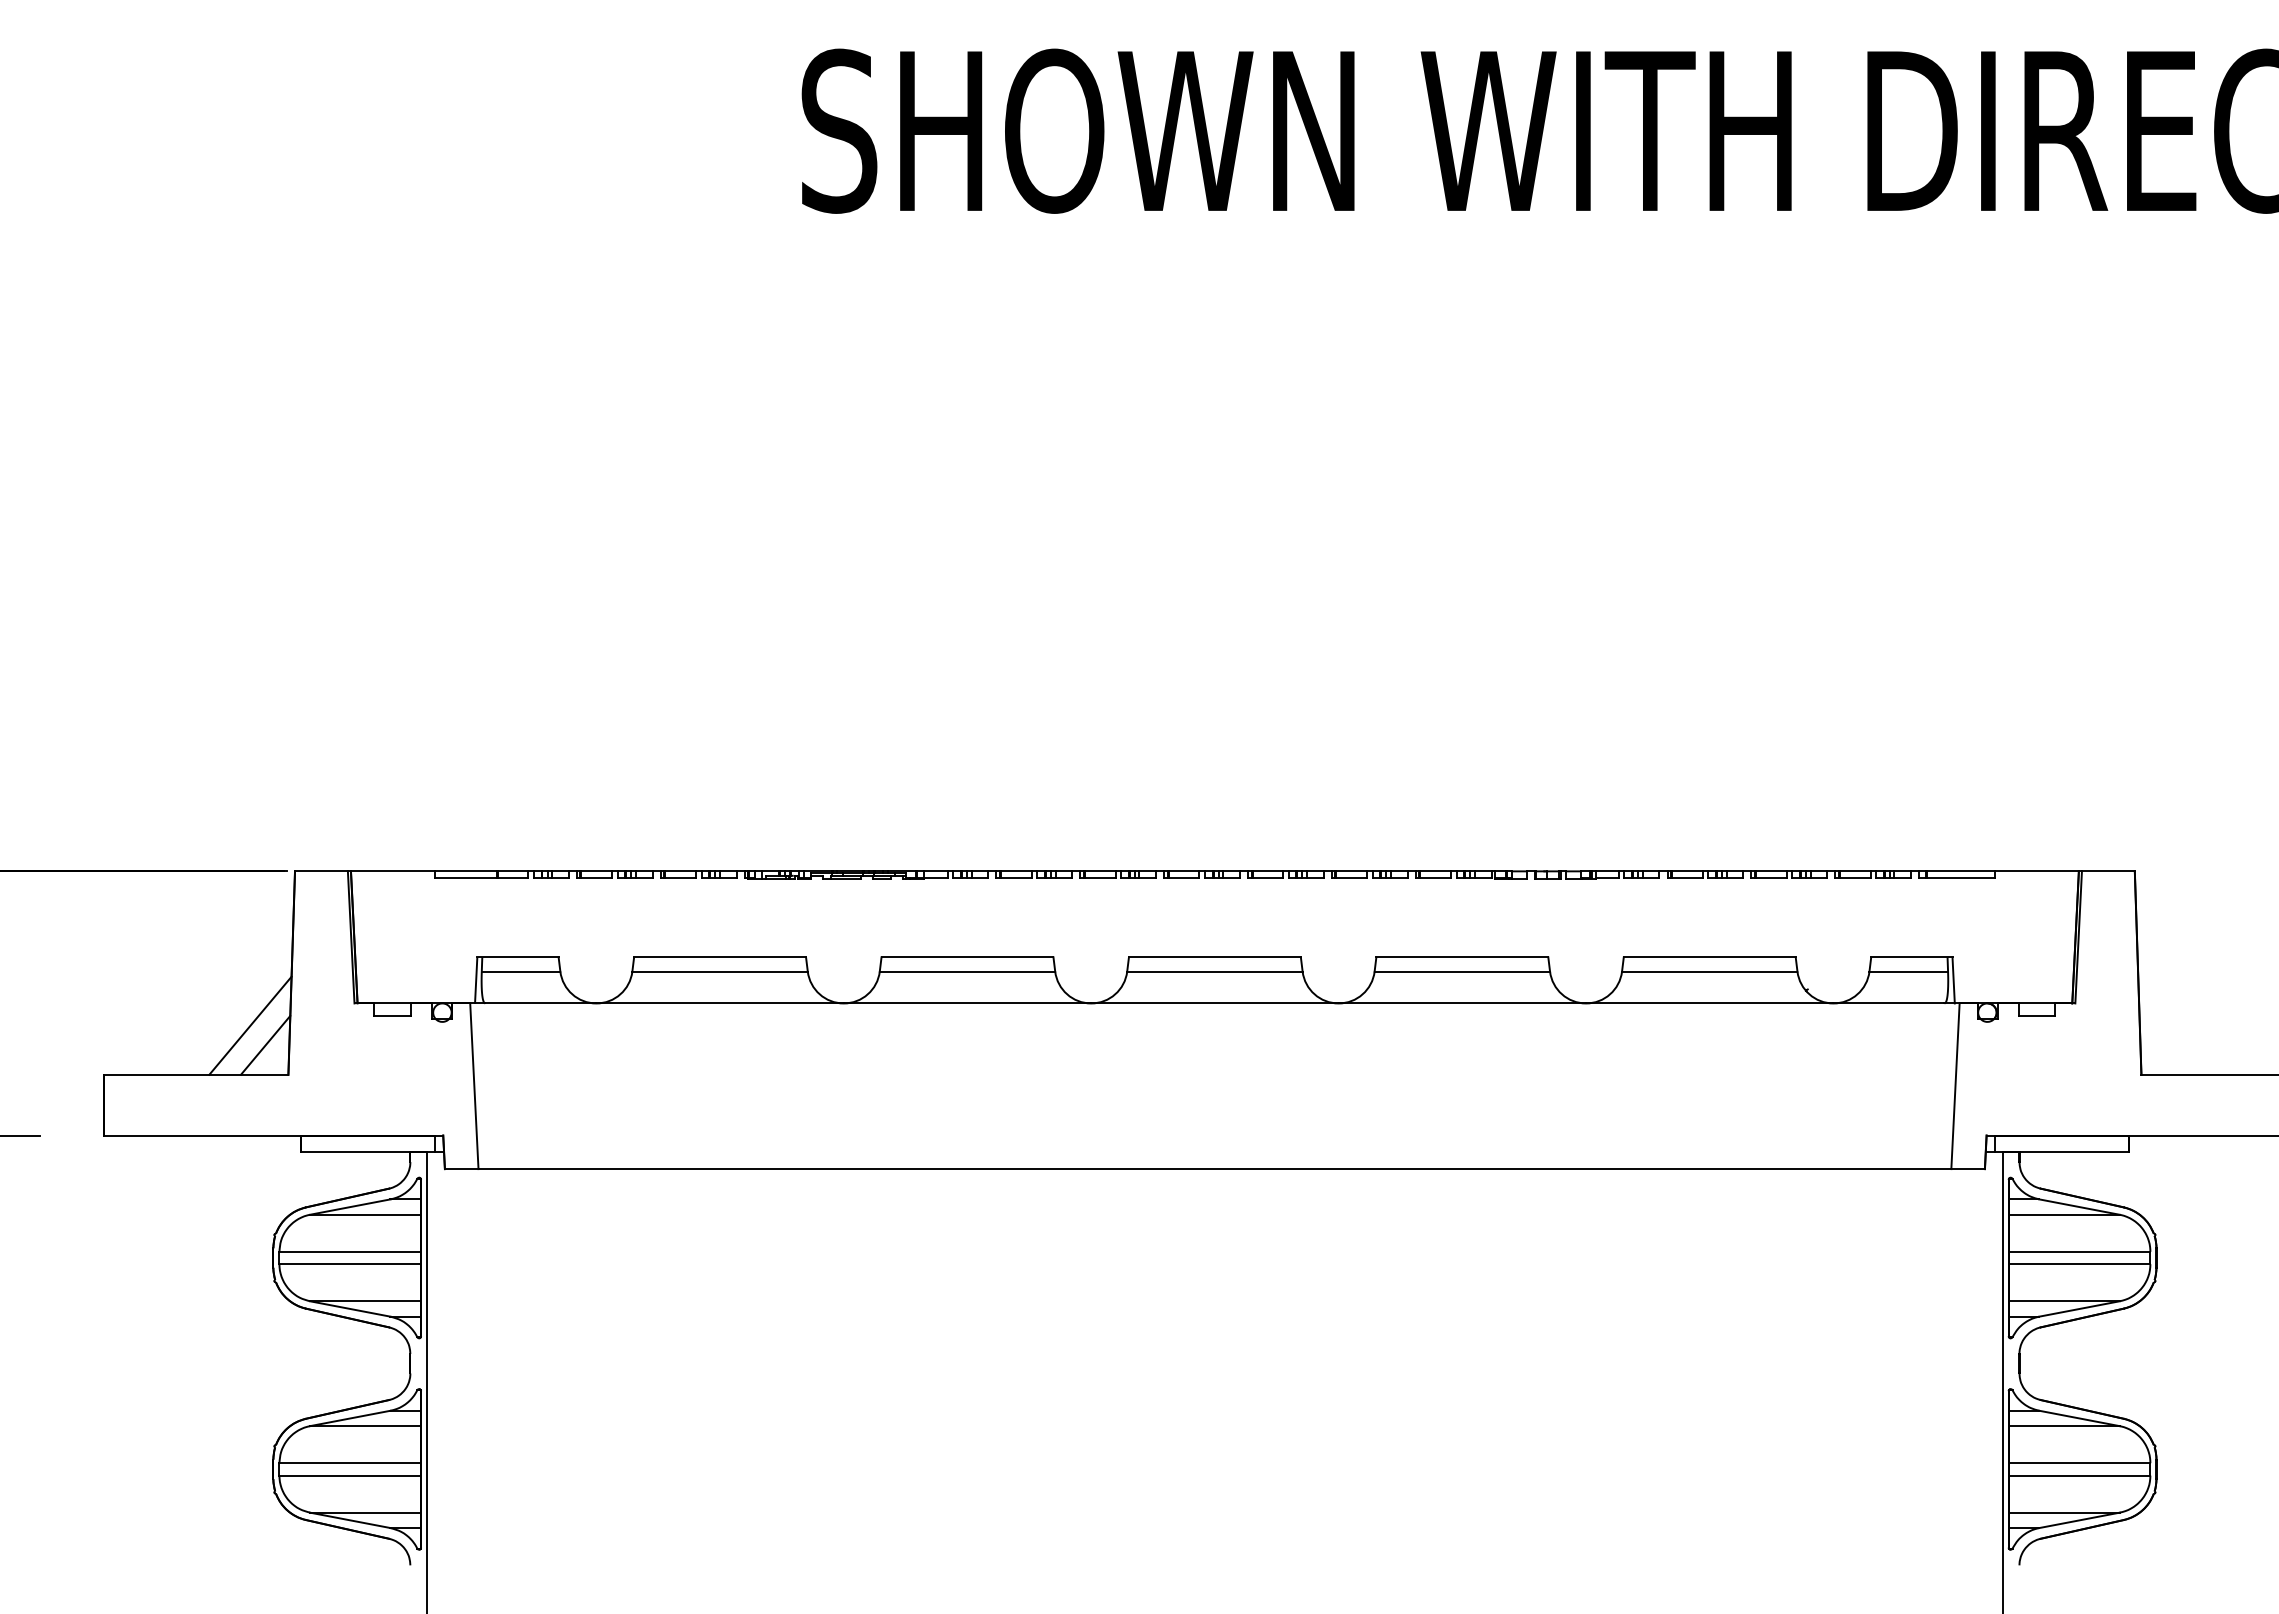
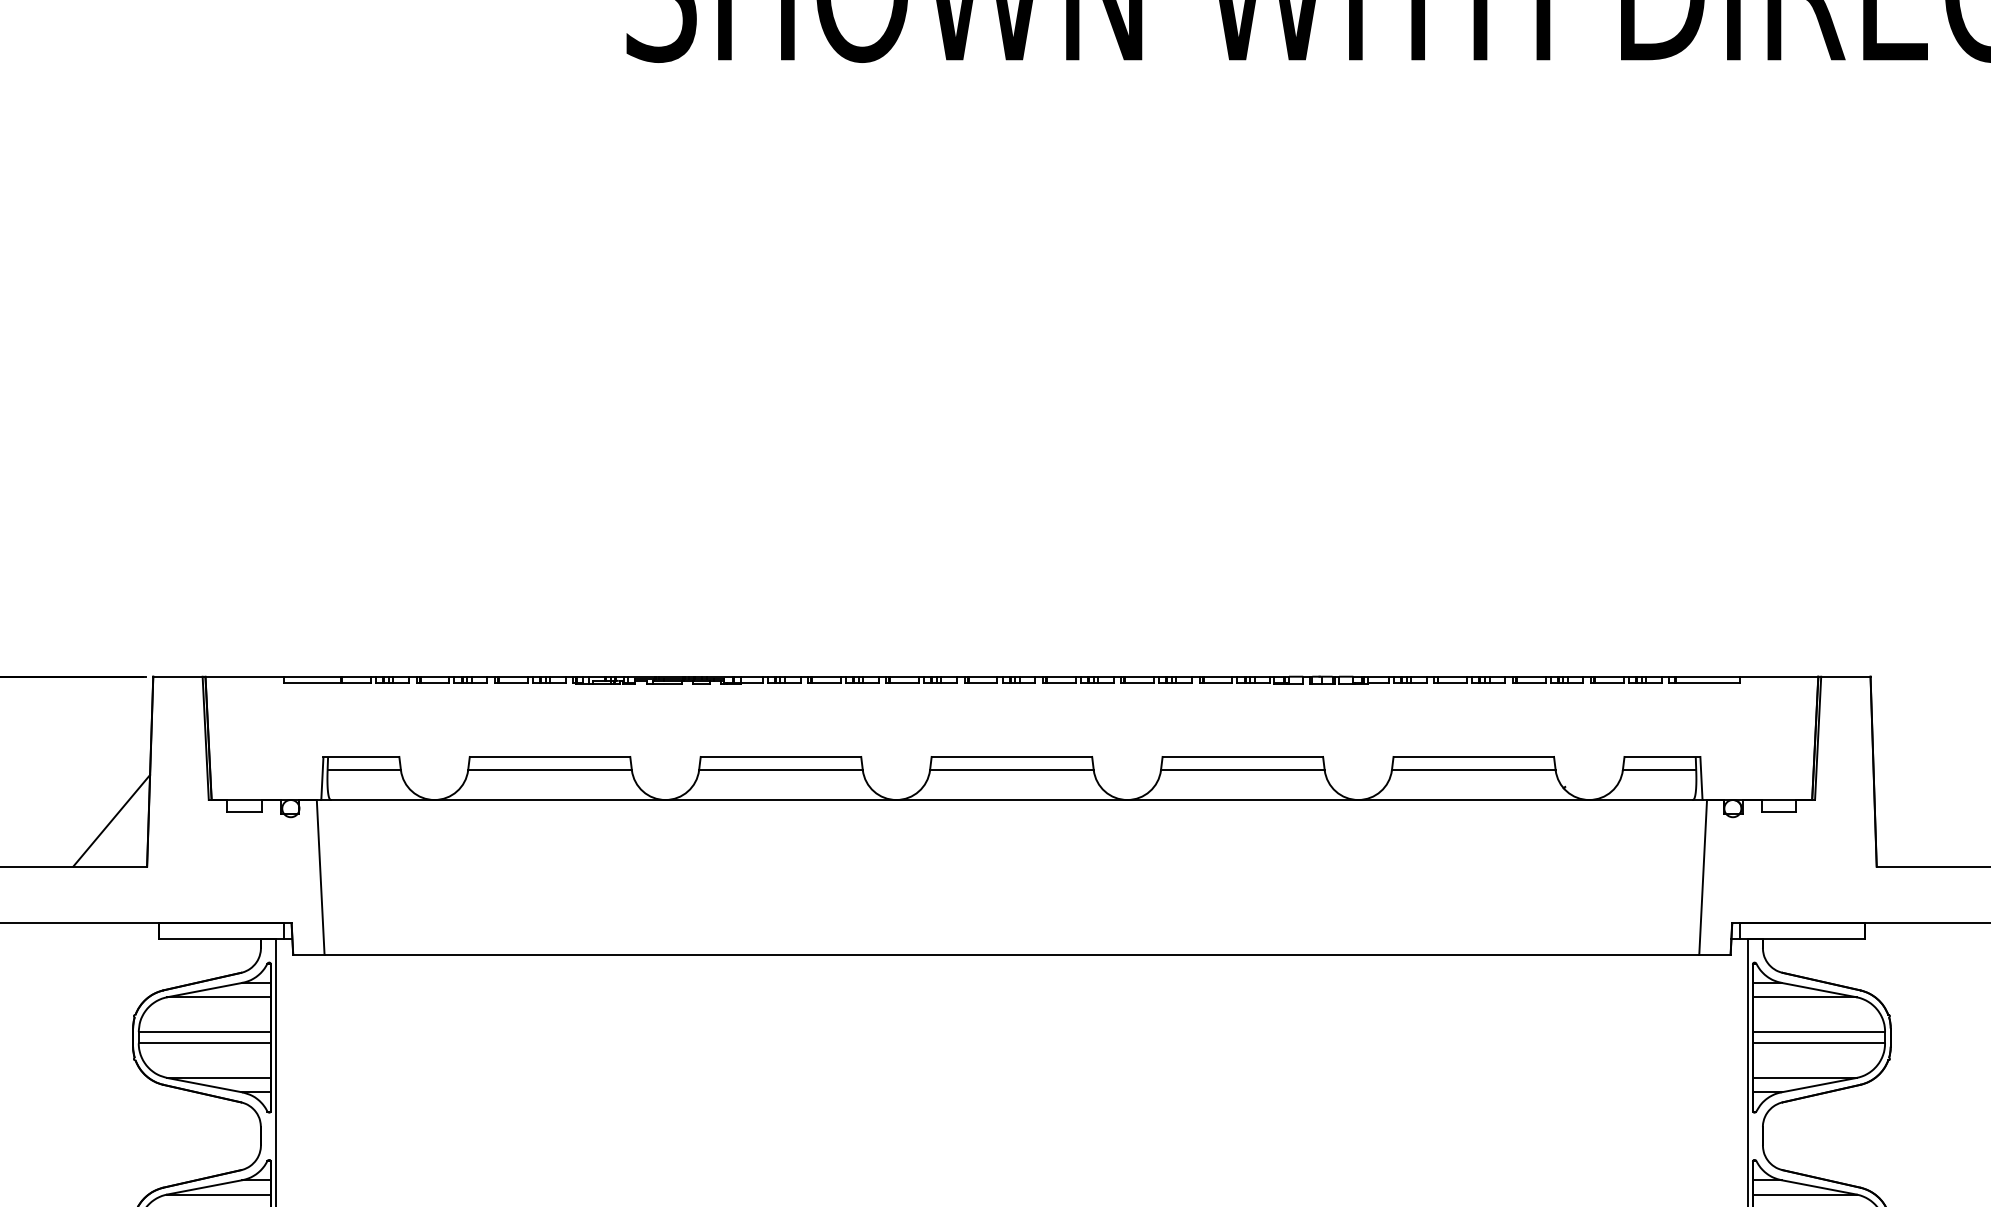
line: (265, 1044) -> (125, 838), removed

